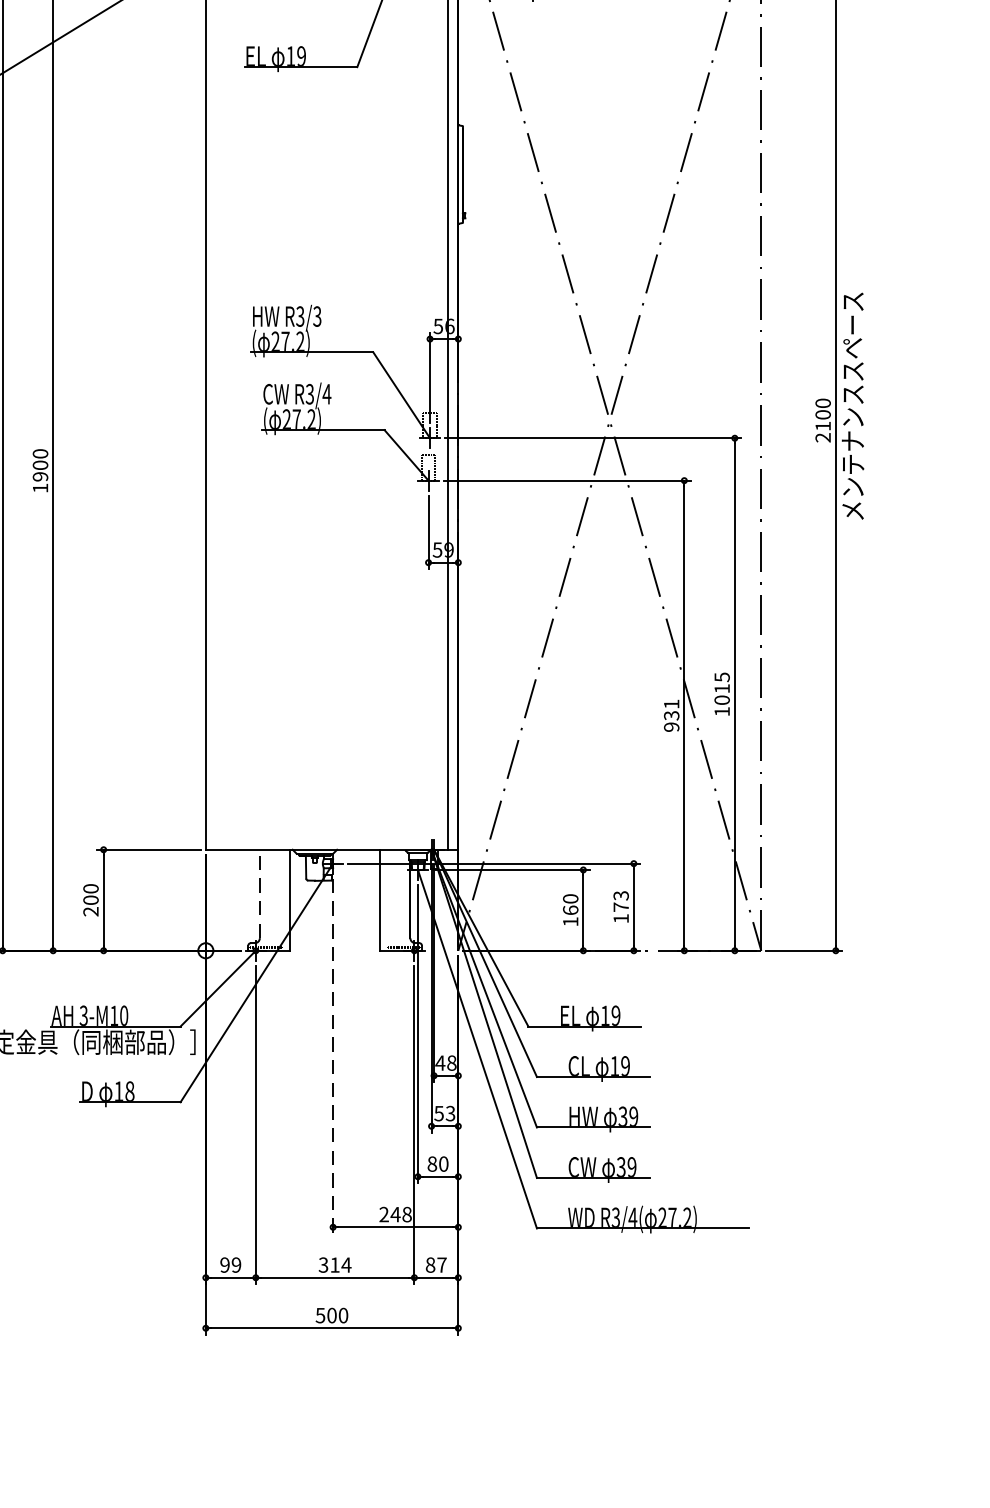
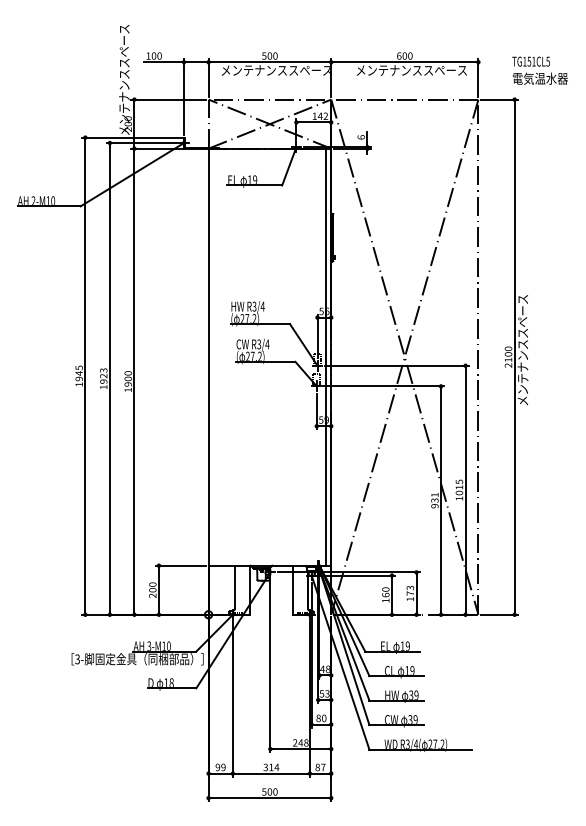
text: (316, 316) -> (262, 306), R3/3 -> R3/4
line: (259, 892) -> (234, 586), dashed -> solid
line: (333, 1057) -> (270, 666), dashed -> solid

